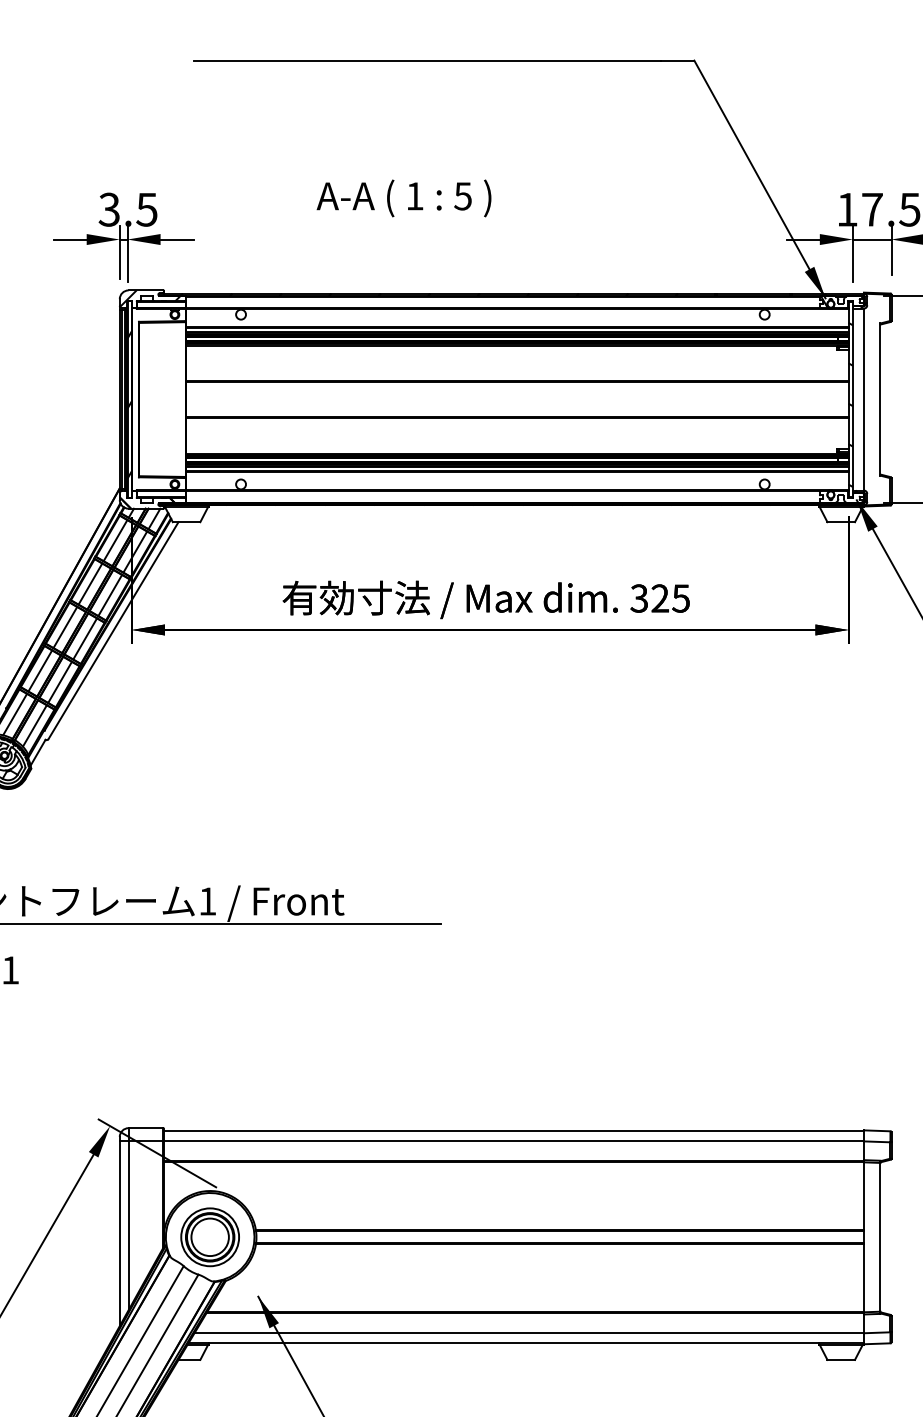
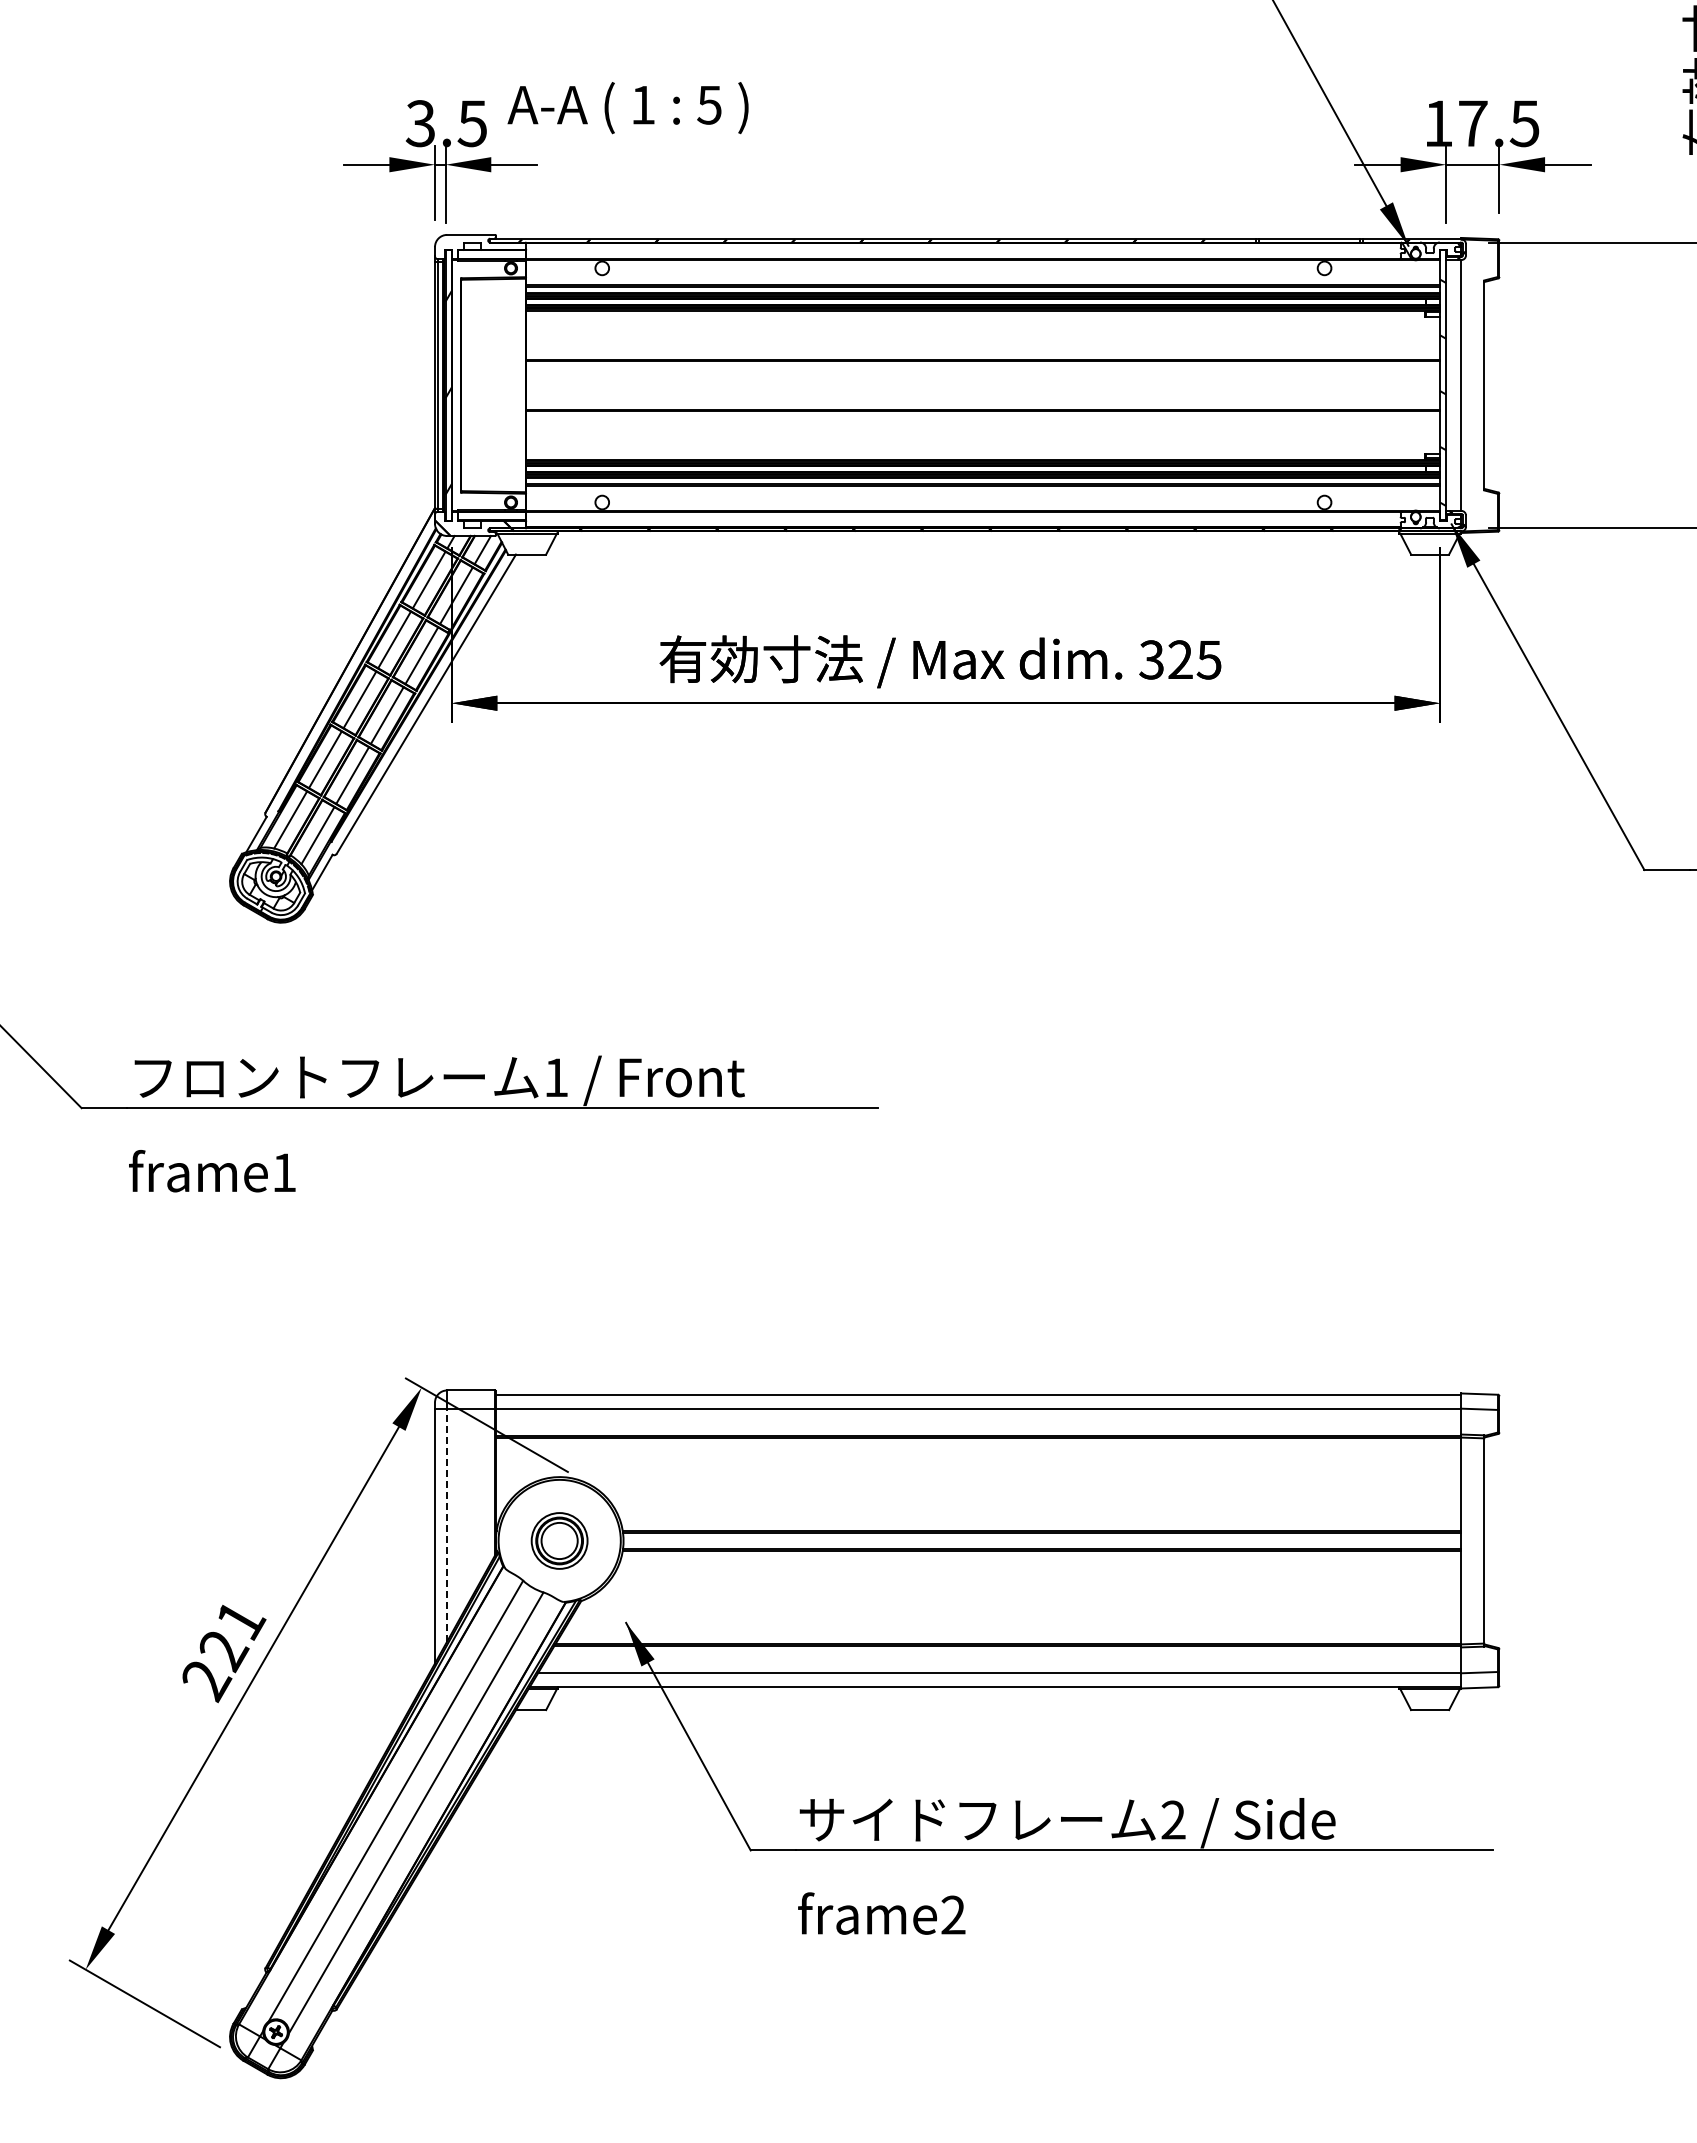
text: (403, 198) -> (627, 108), moved
hatch: (149, 298) -> (476, 245), removed
line: (128, 1225) -> (447, 1524), solid -> dashed
part: (210, 1236) -> (559, 1540), size x0.7

